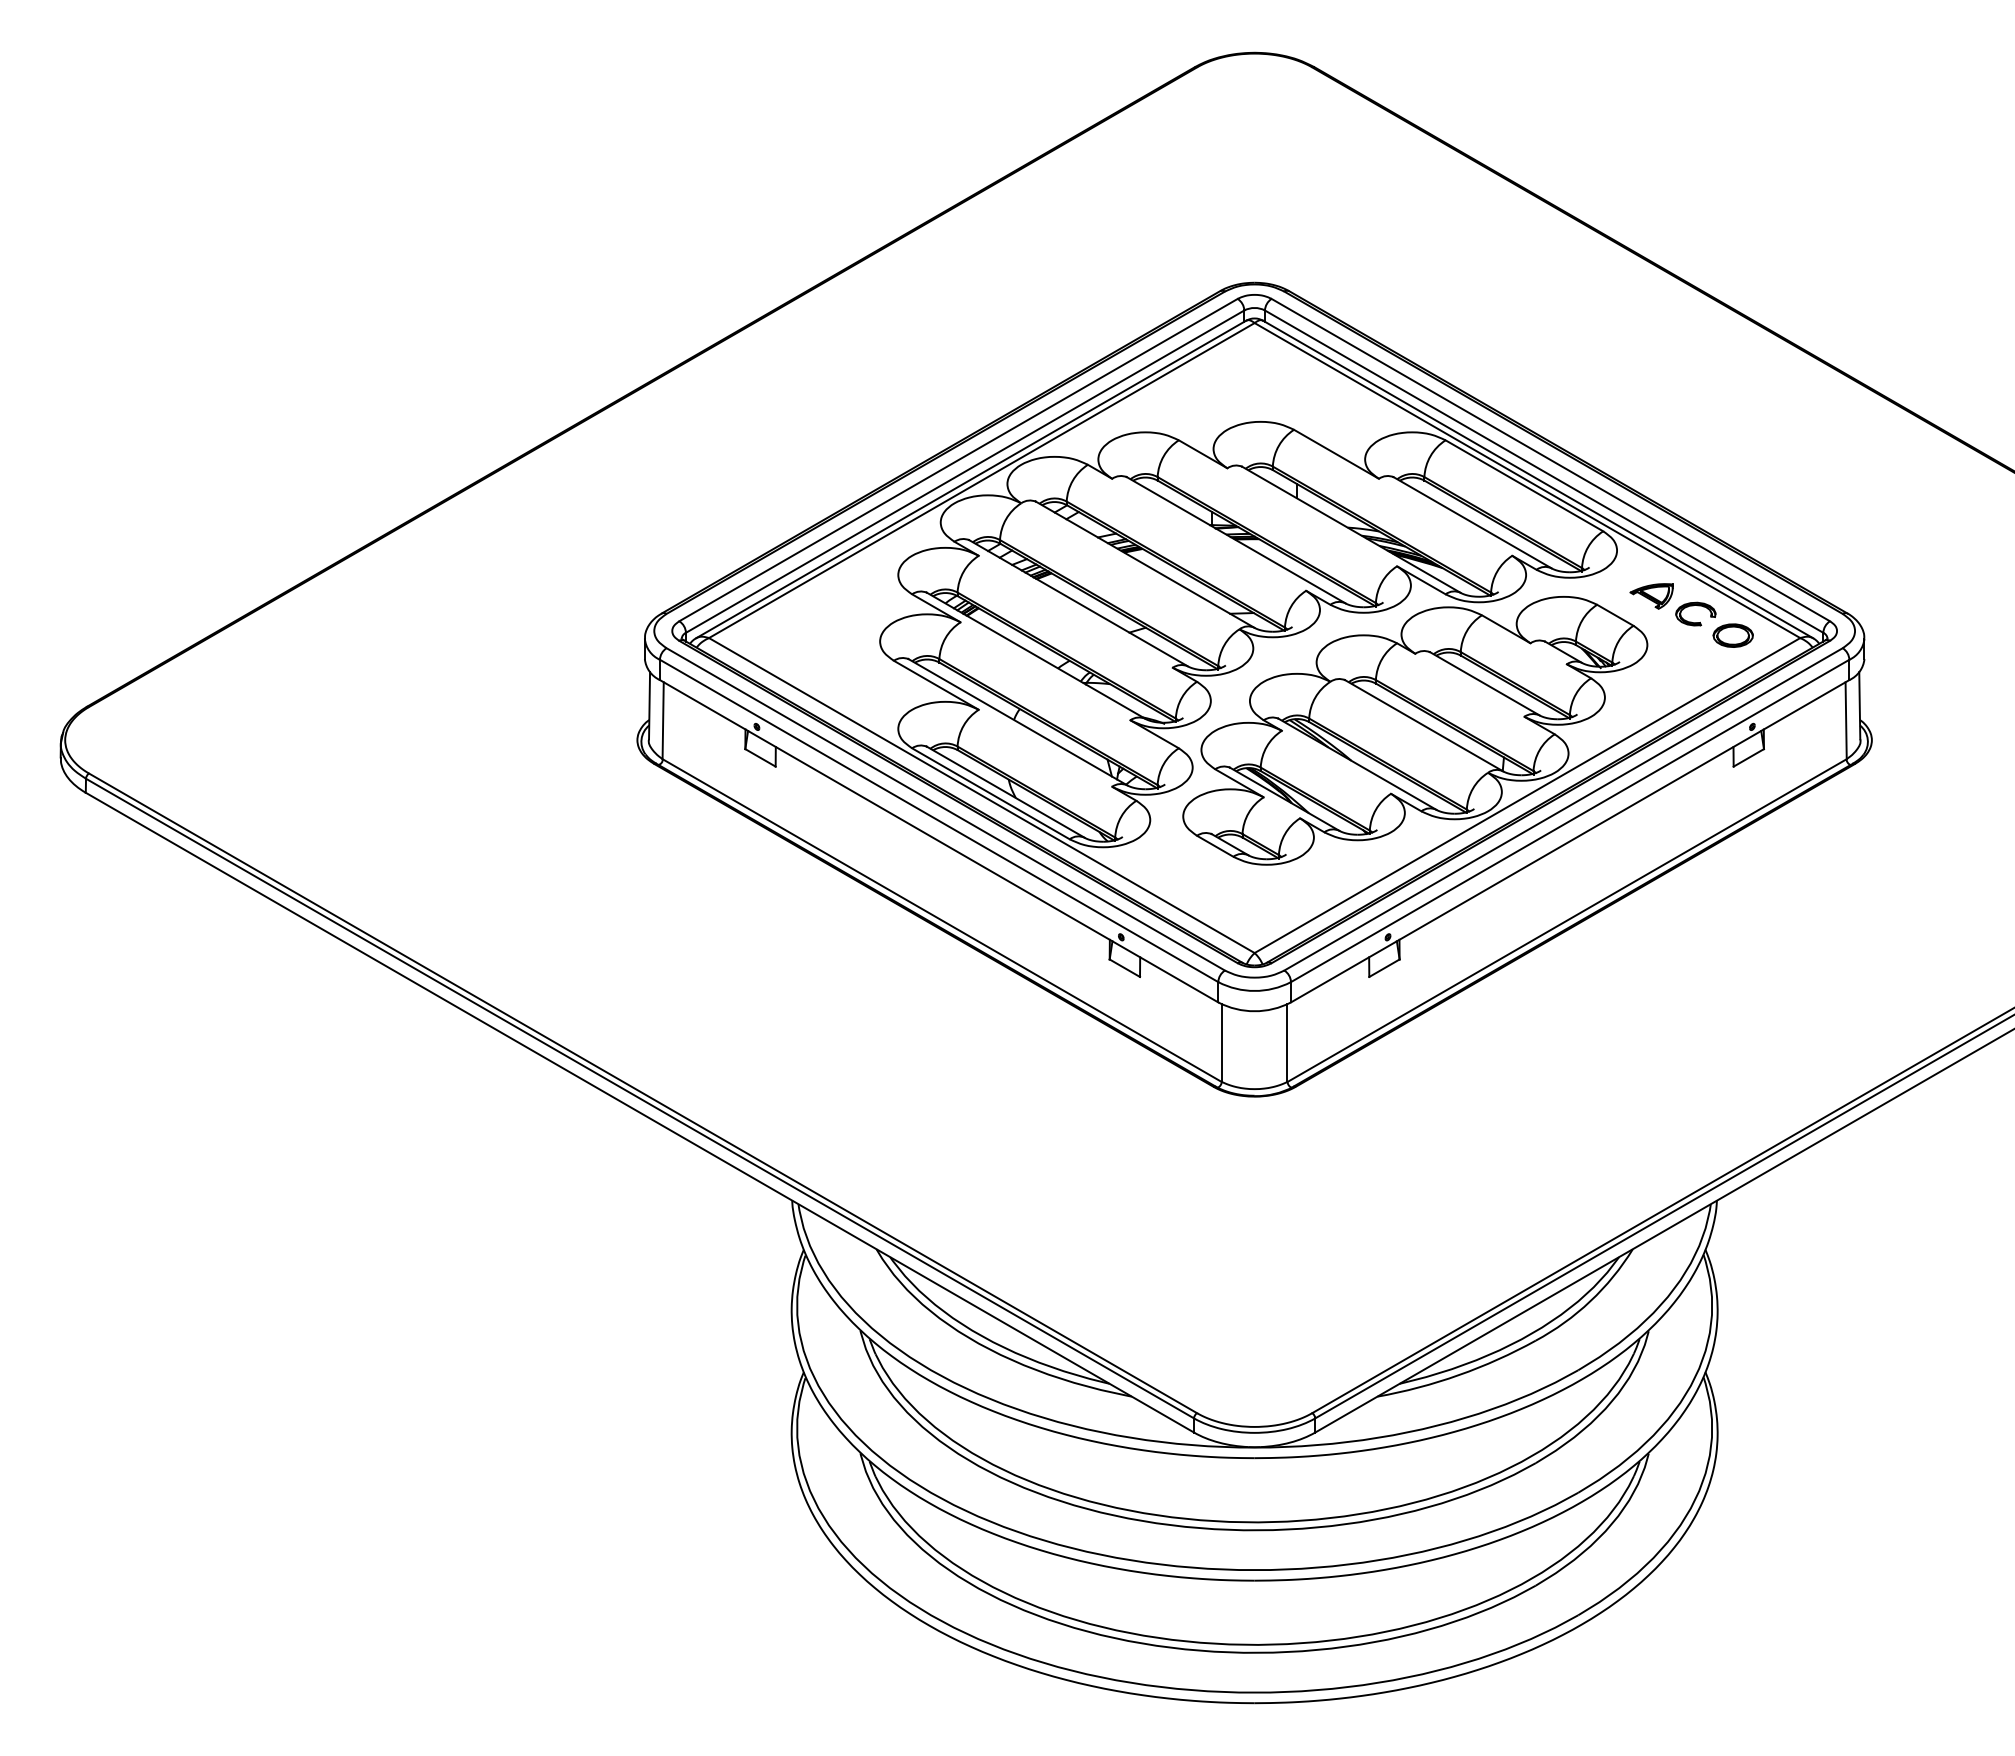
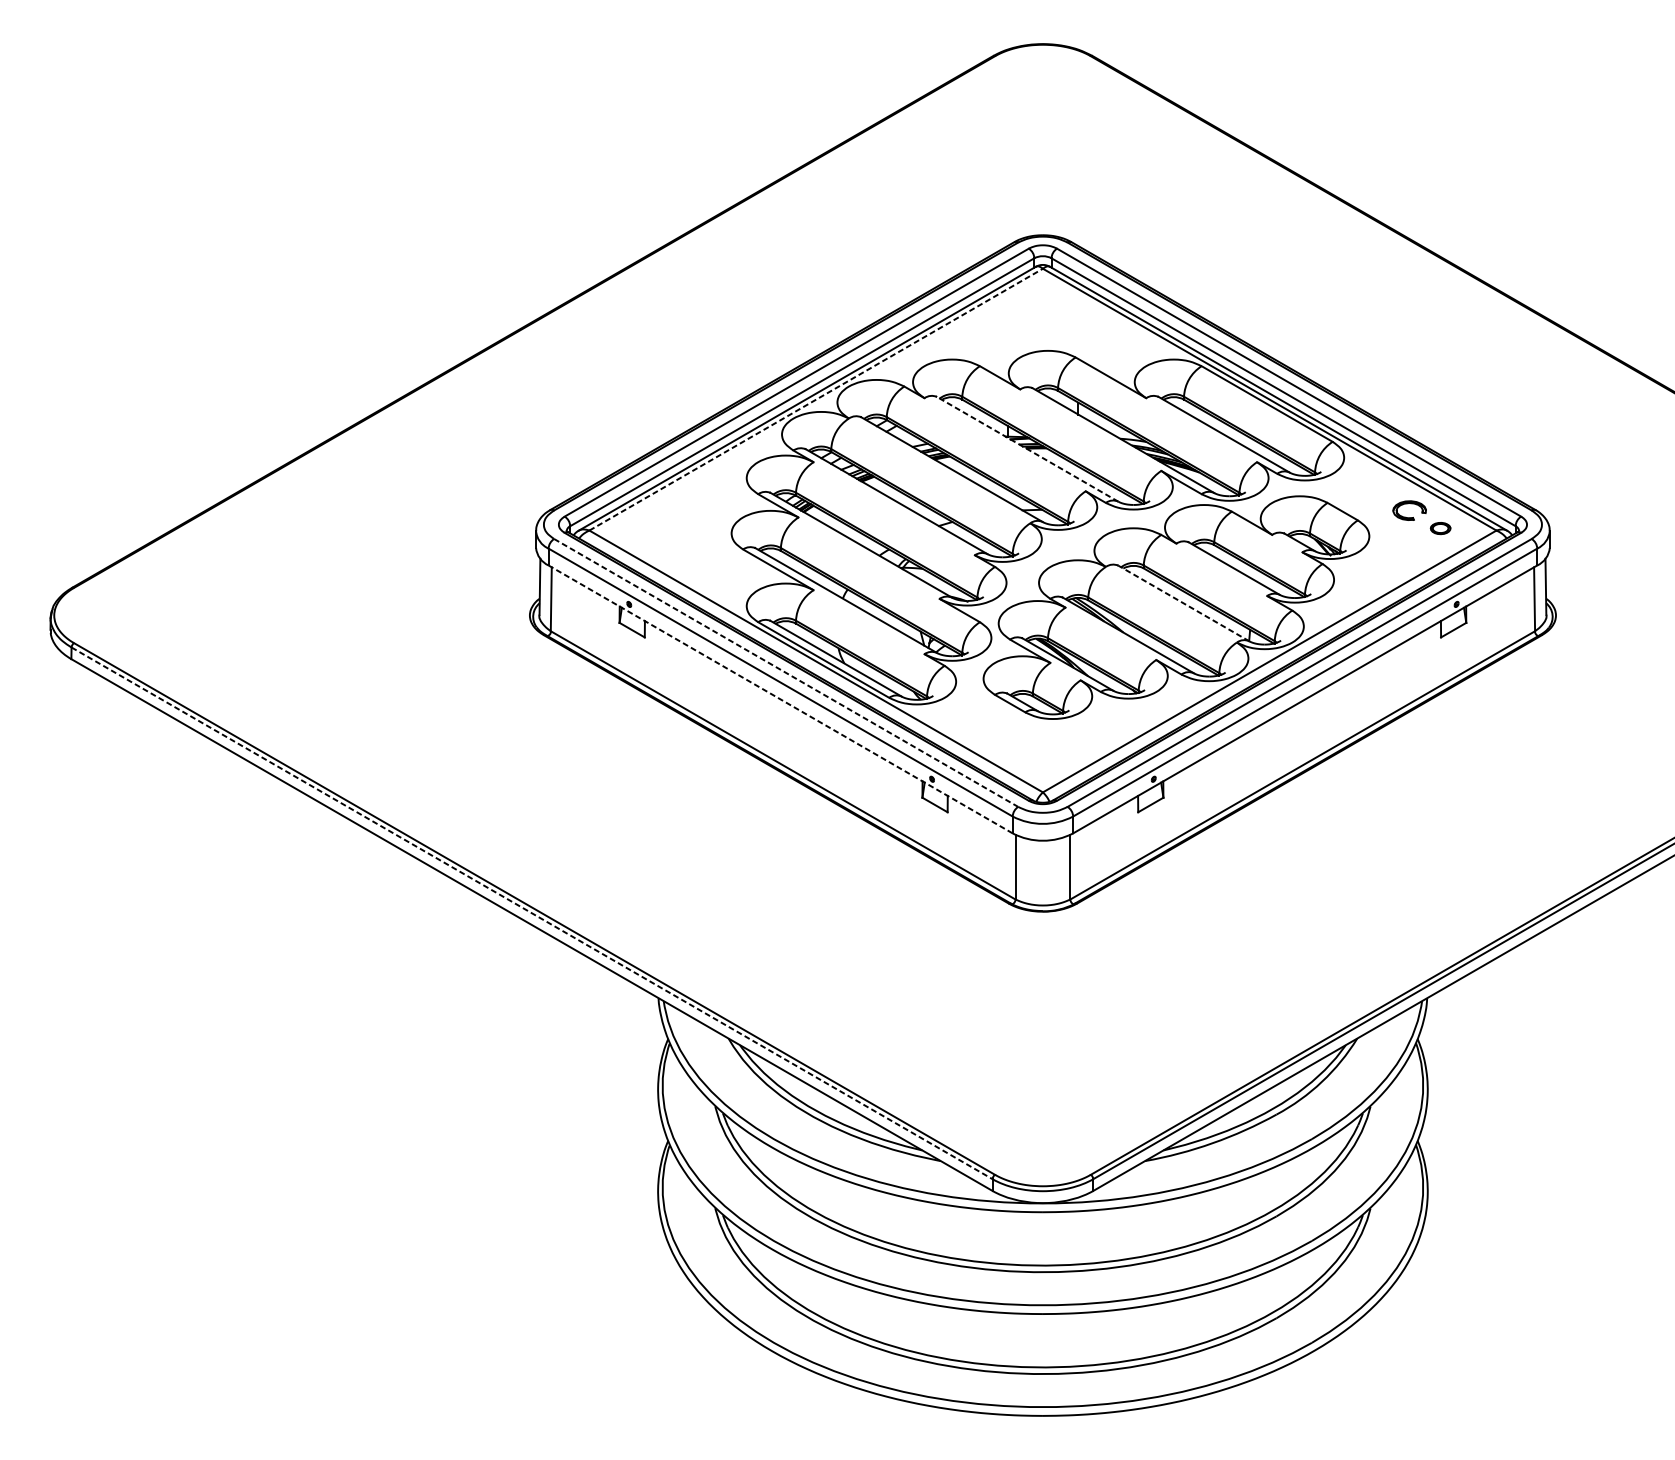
line: (982, 480) -> (816, 399), solid -> dashed
line: (1235, 540) -> (1027, 449), solid -> dashed
part: (1651, 596) -> (1372, 496), removed
part: (1732, 635) -> (1440, 528), size x0.6
line: (1423, 725) -> (1183, 603), solid -> dashed
line: (946, 809) -> (786, 673), solid -> dashed
line: (938, 840) -> (780, 698), solid -> dashed
line: (640, 1098) -> (532, 913), solid -> dashed

